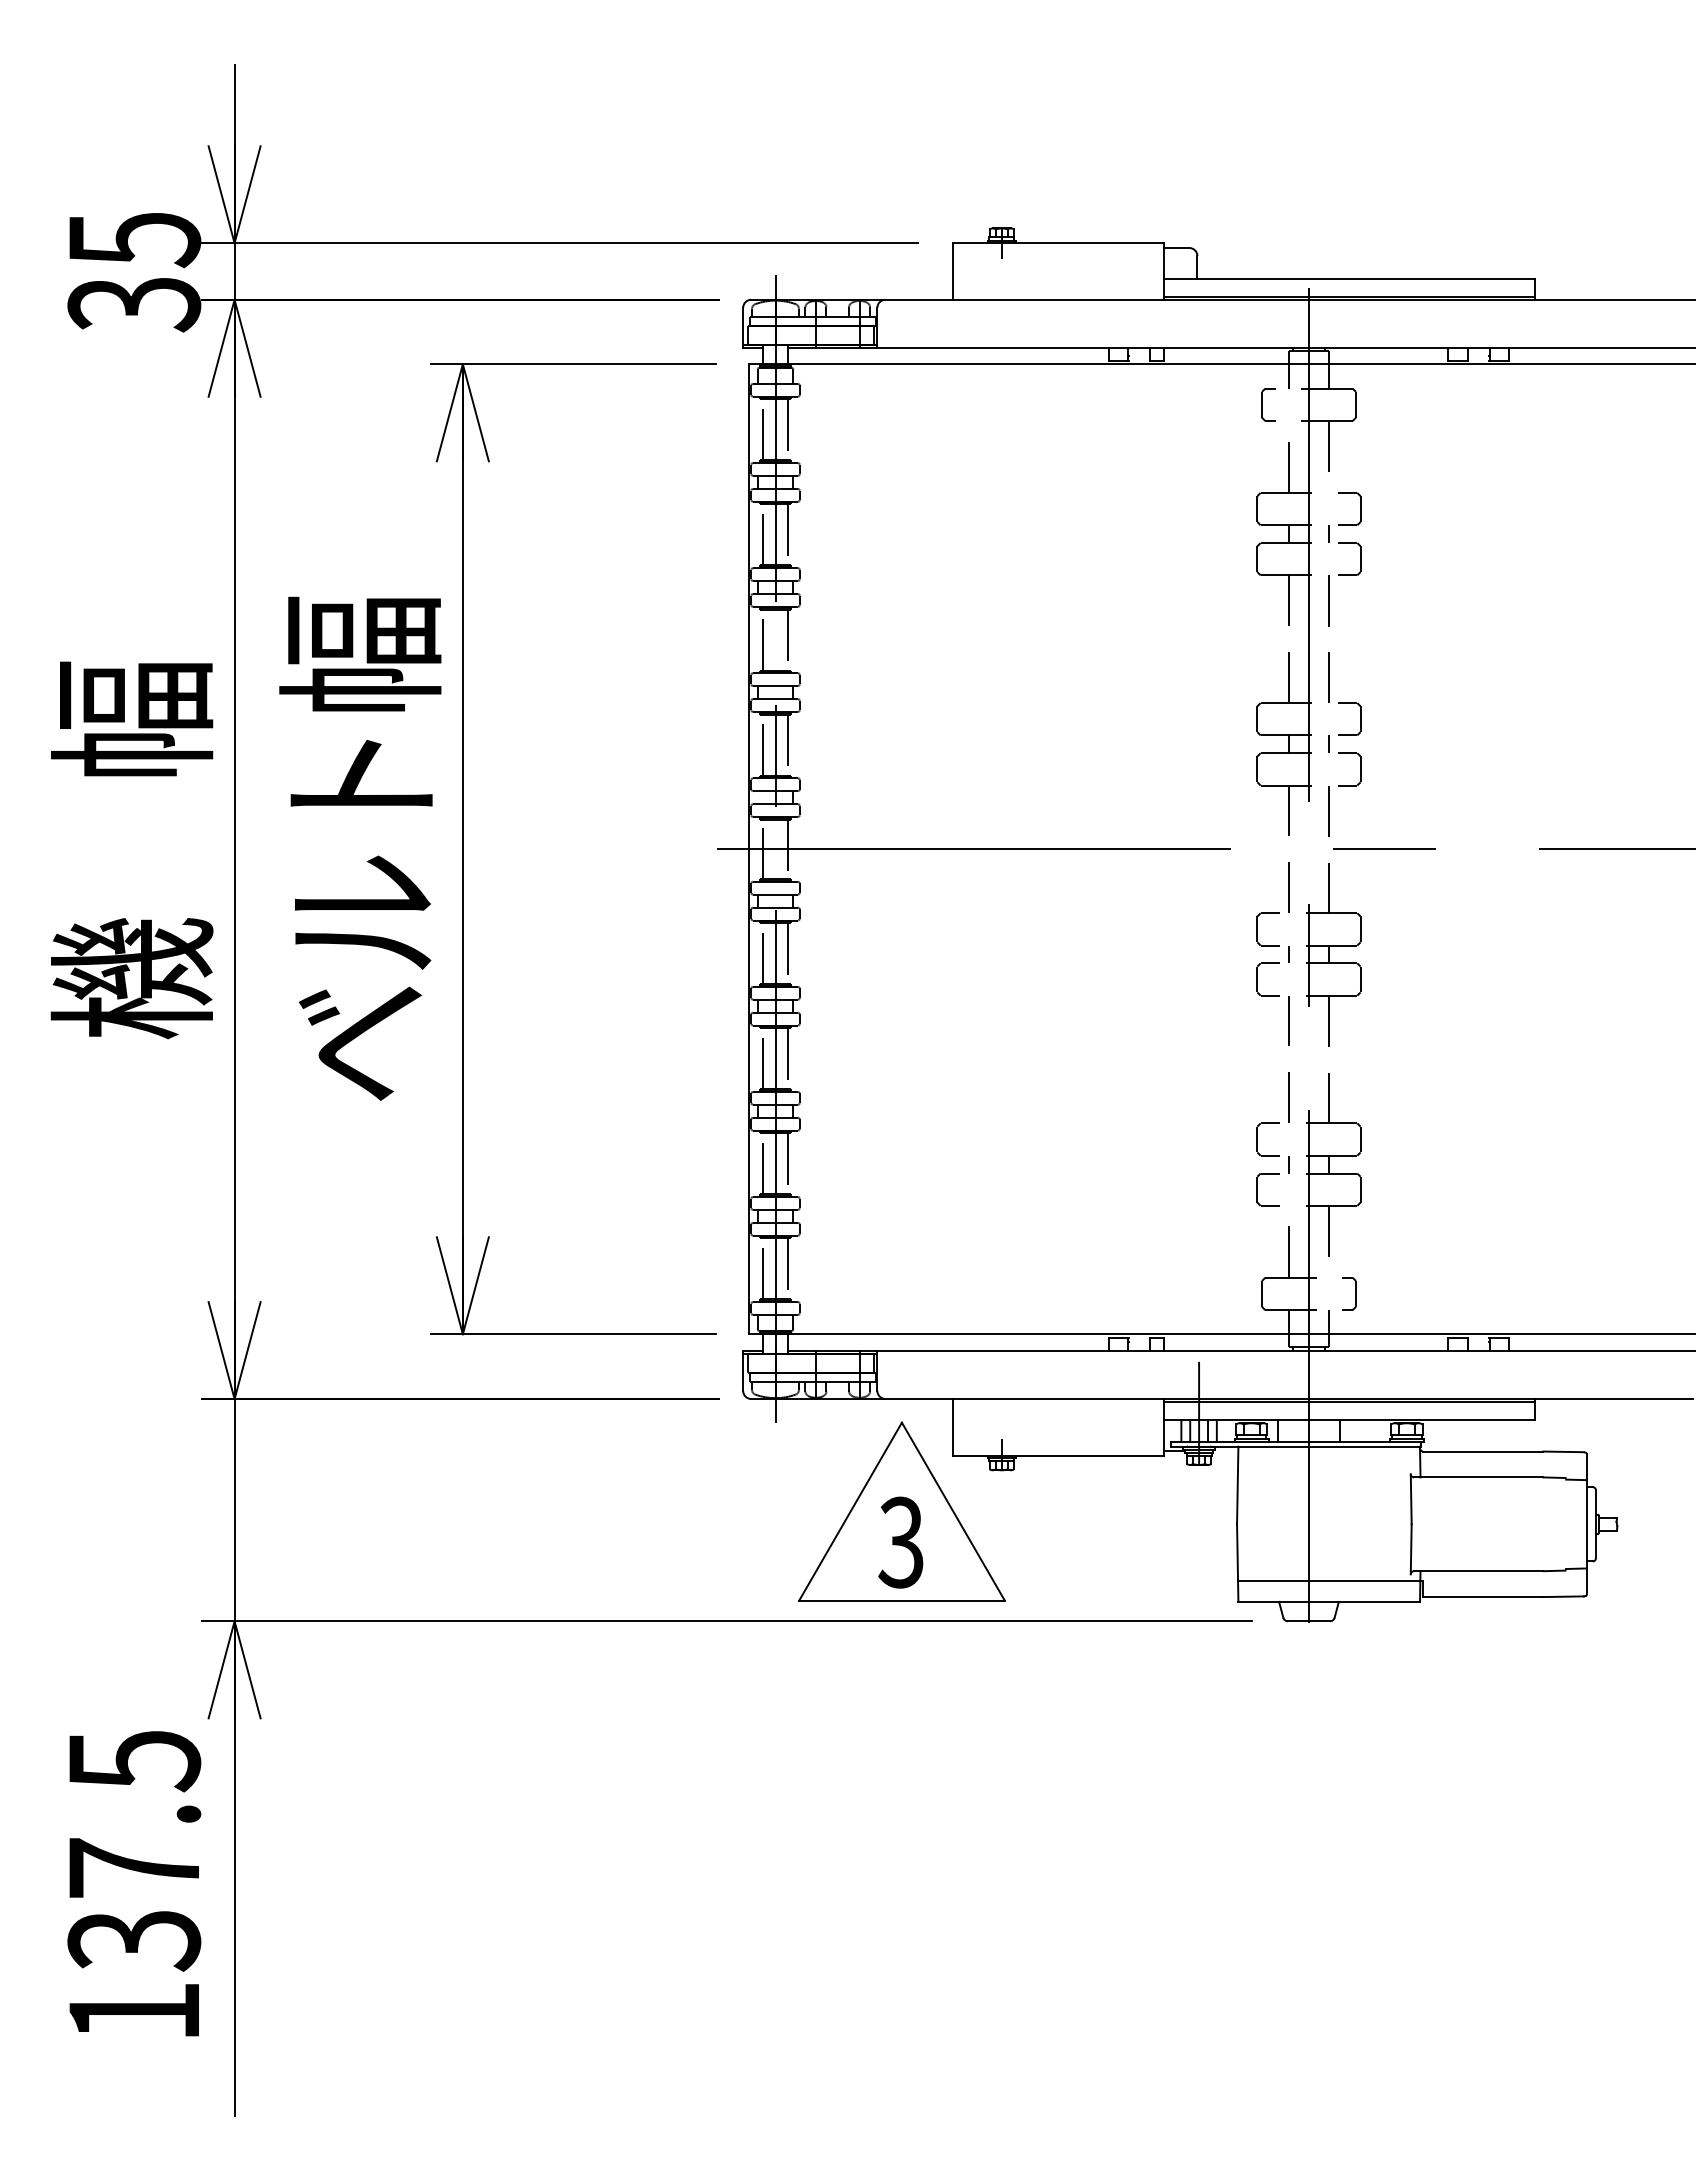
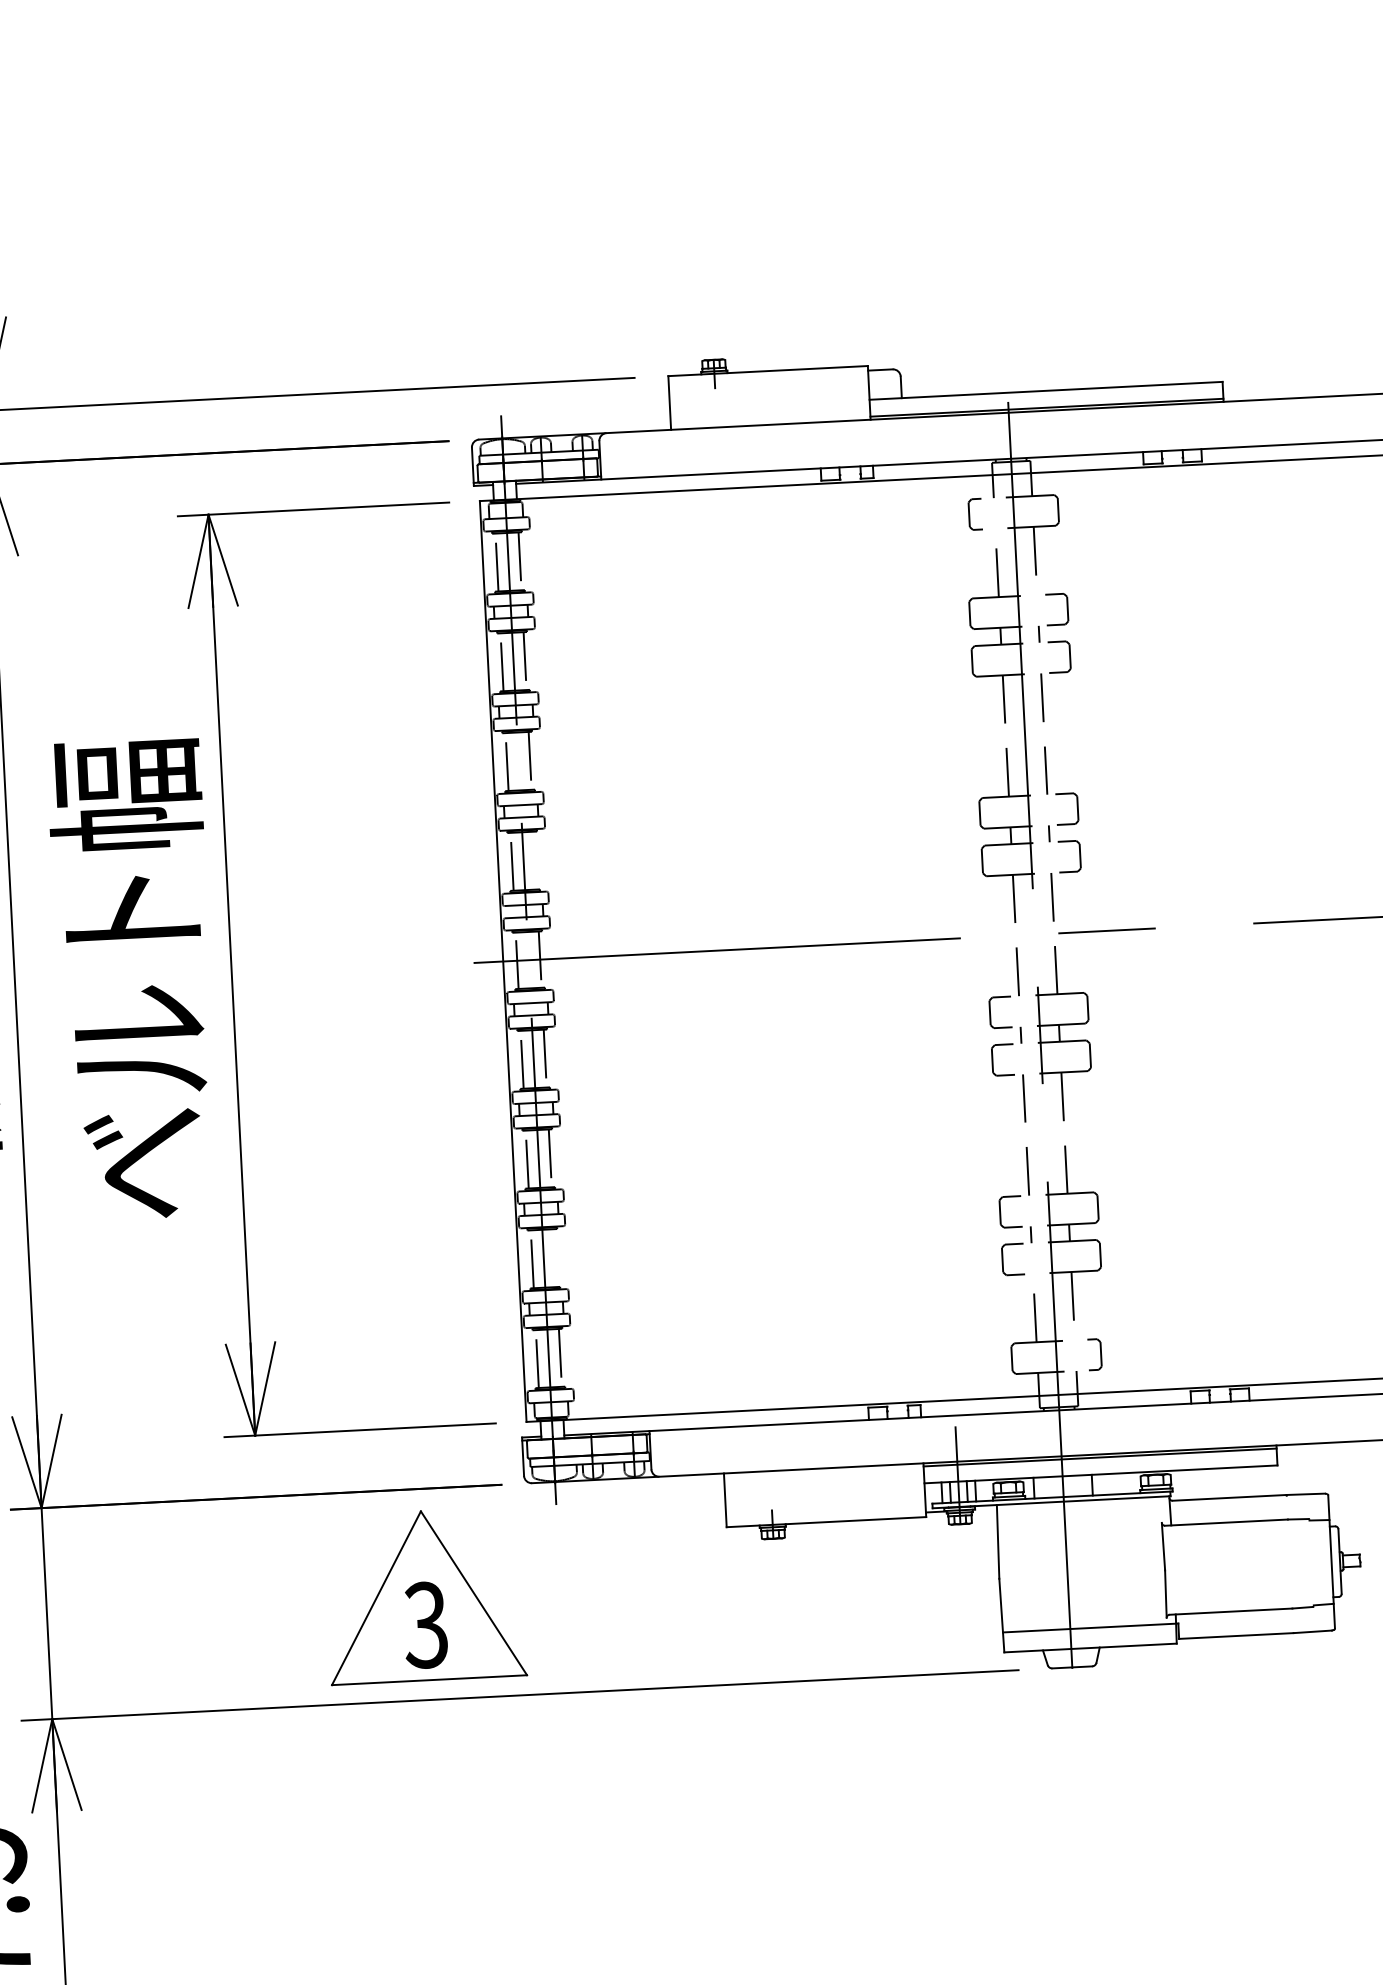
line: (787, 744) -> (535, 860), removed
line: (787, 1163) -> (555, 1257), removed
part: (901, 1511) -> (424, 1595), moved

